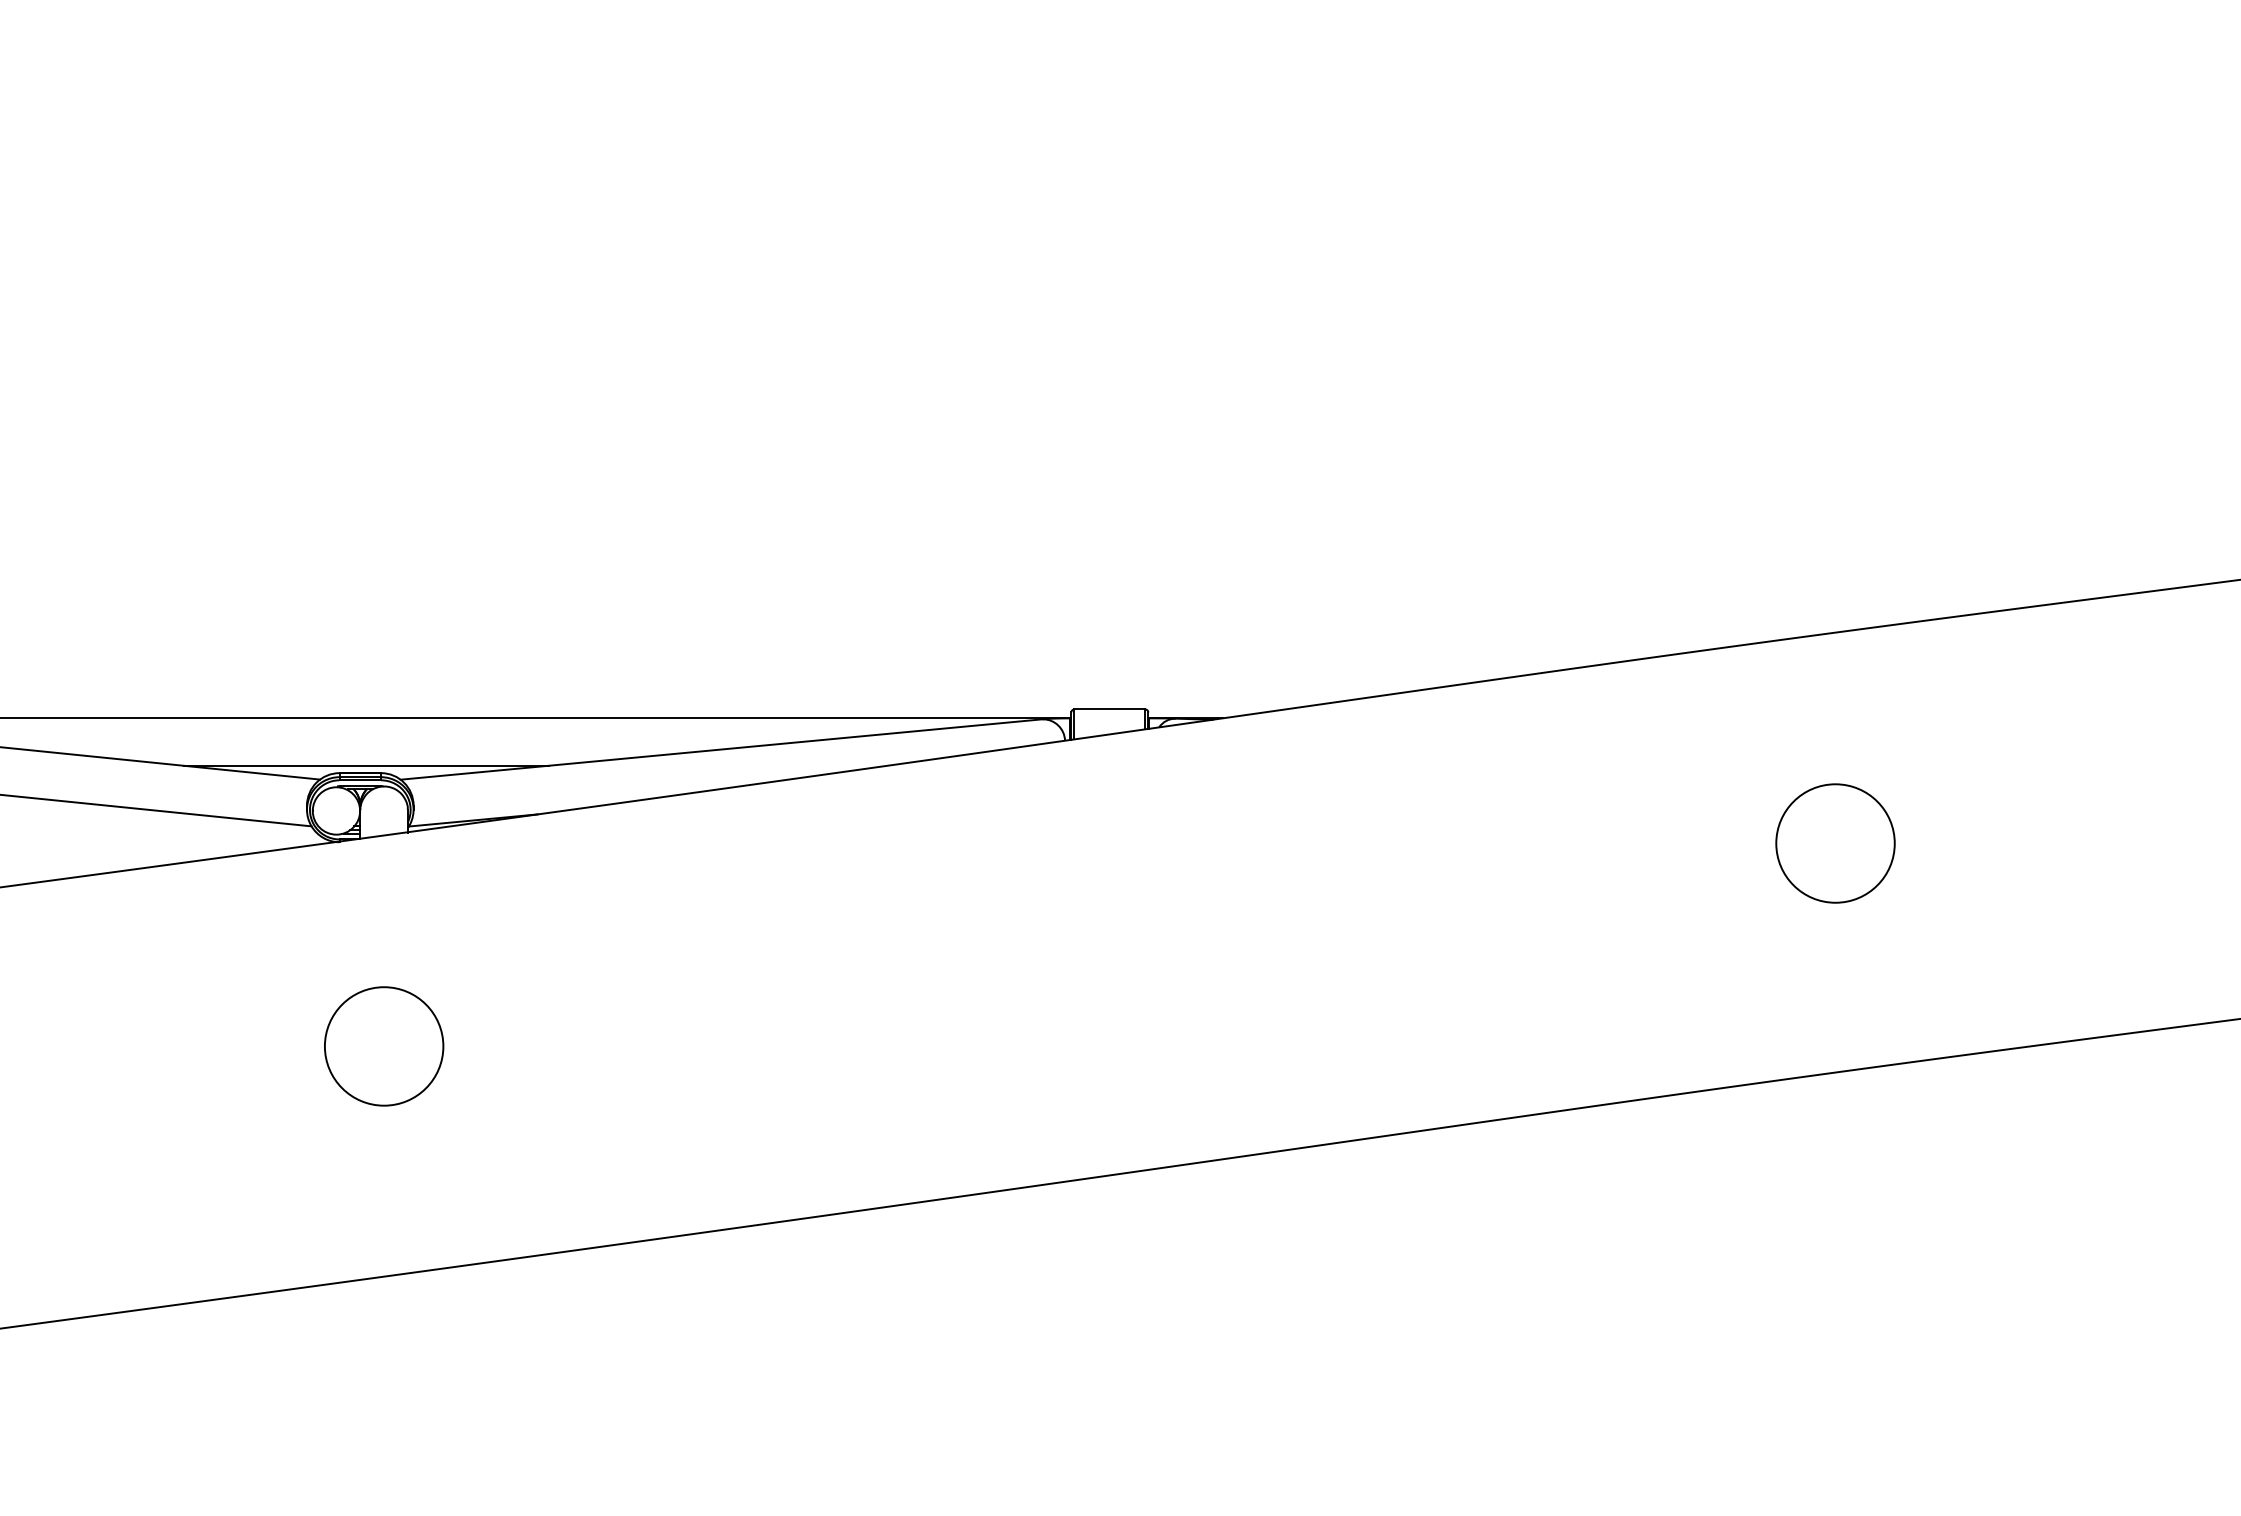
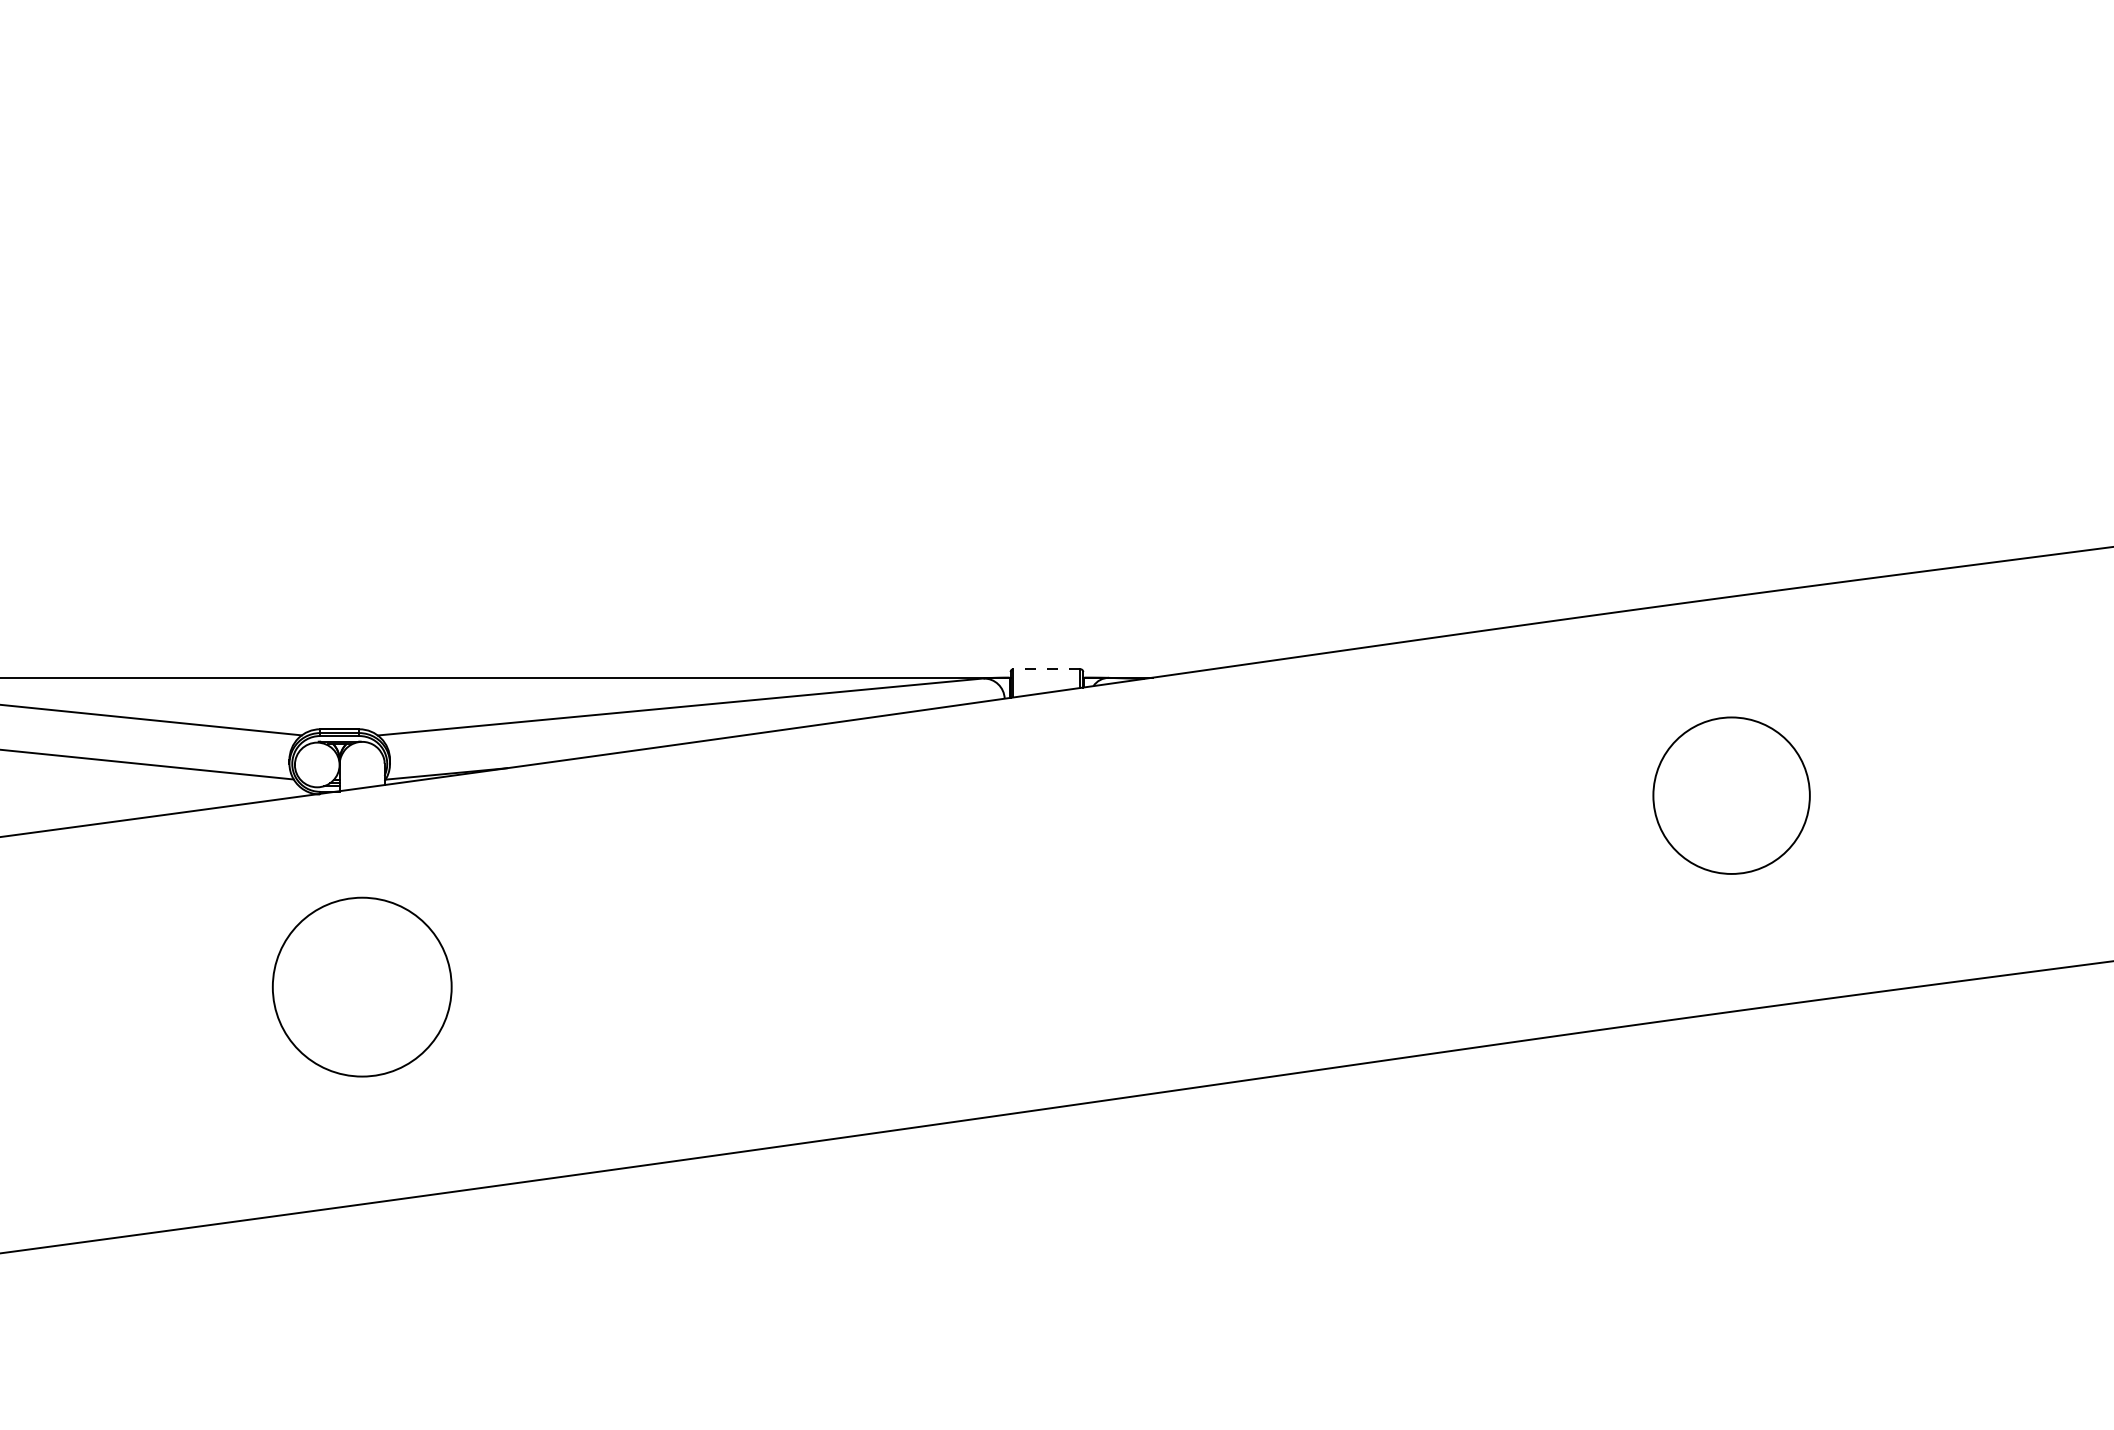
line: (1109, 709) -> (1046, 669), solid -> dashed
line: (365, 765) -> (344, 722), removed
circle: (1835, 843) -> (1731, 795), size x1.4
circle: (383, 1046) -> (361, 987), size x1.6

